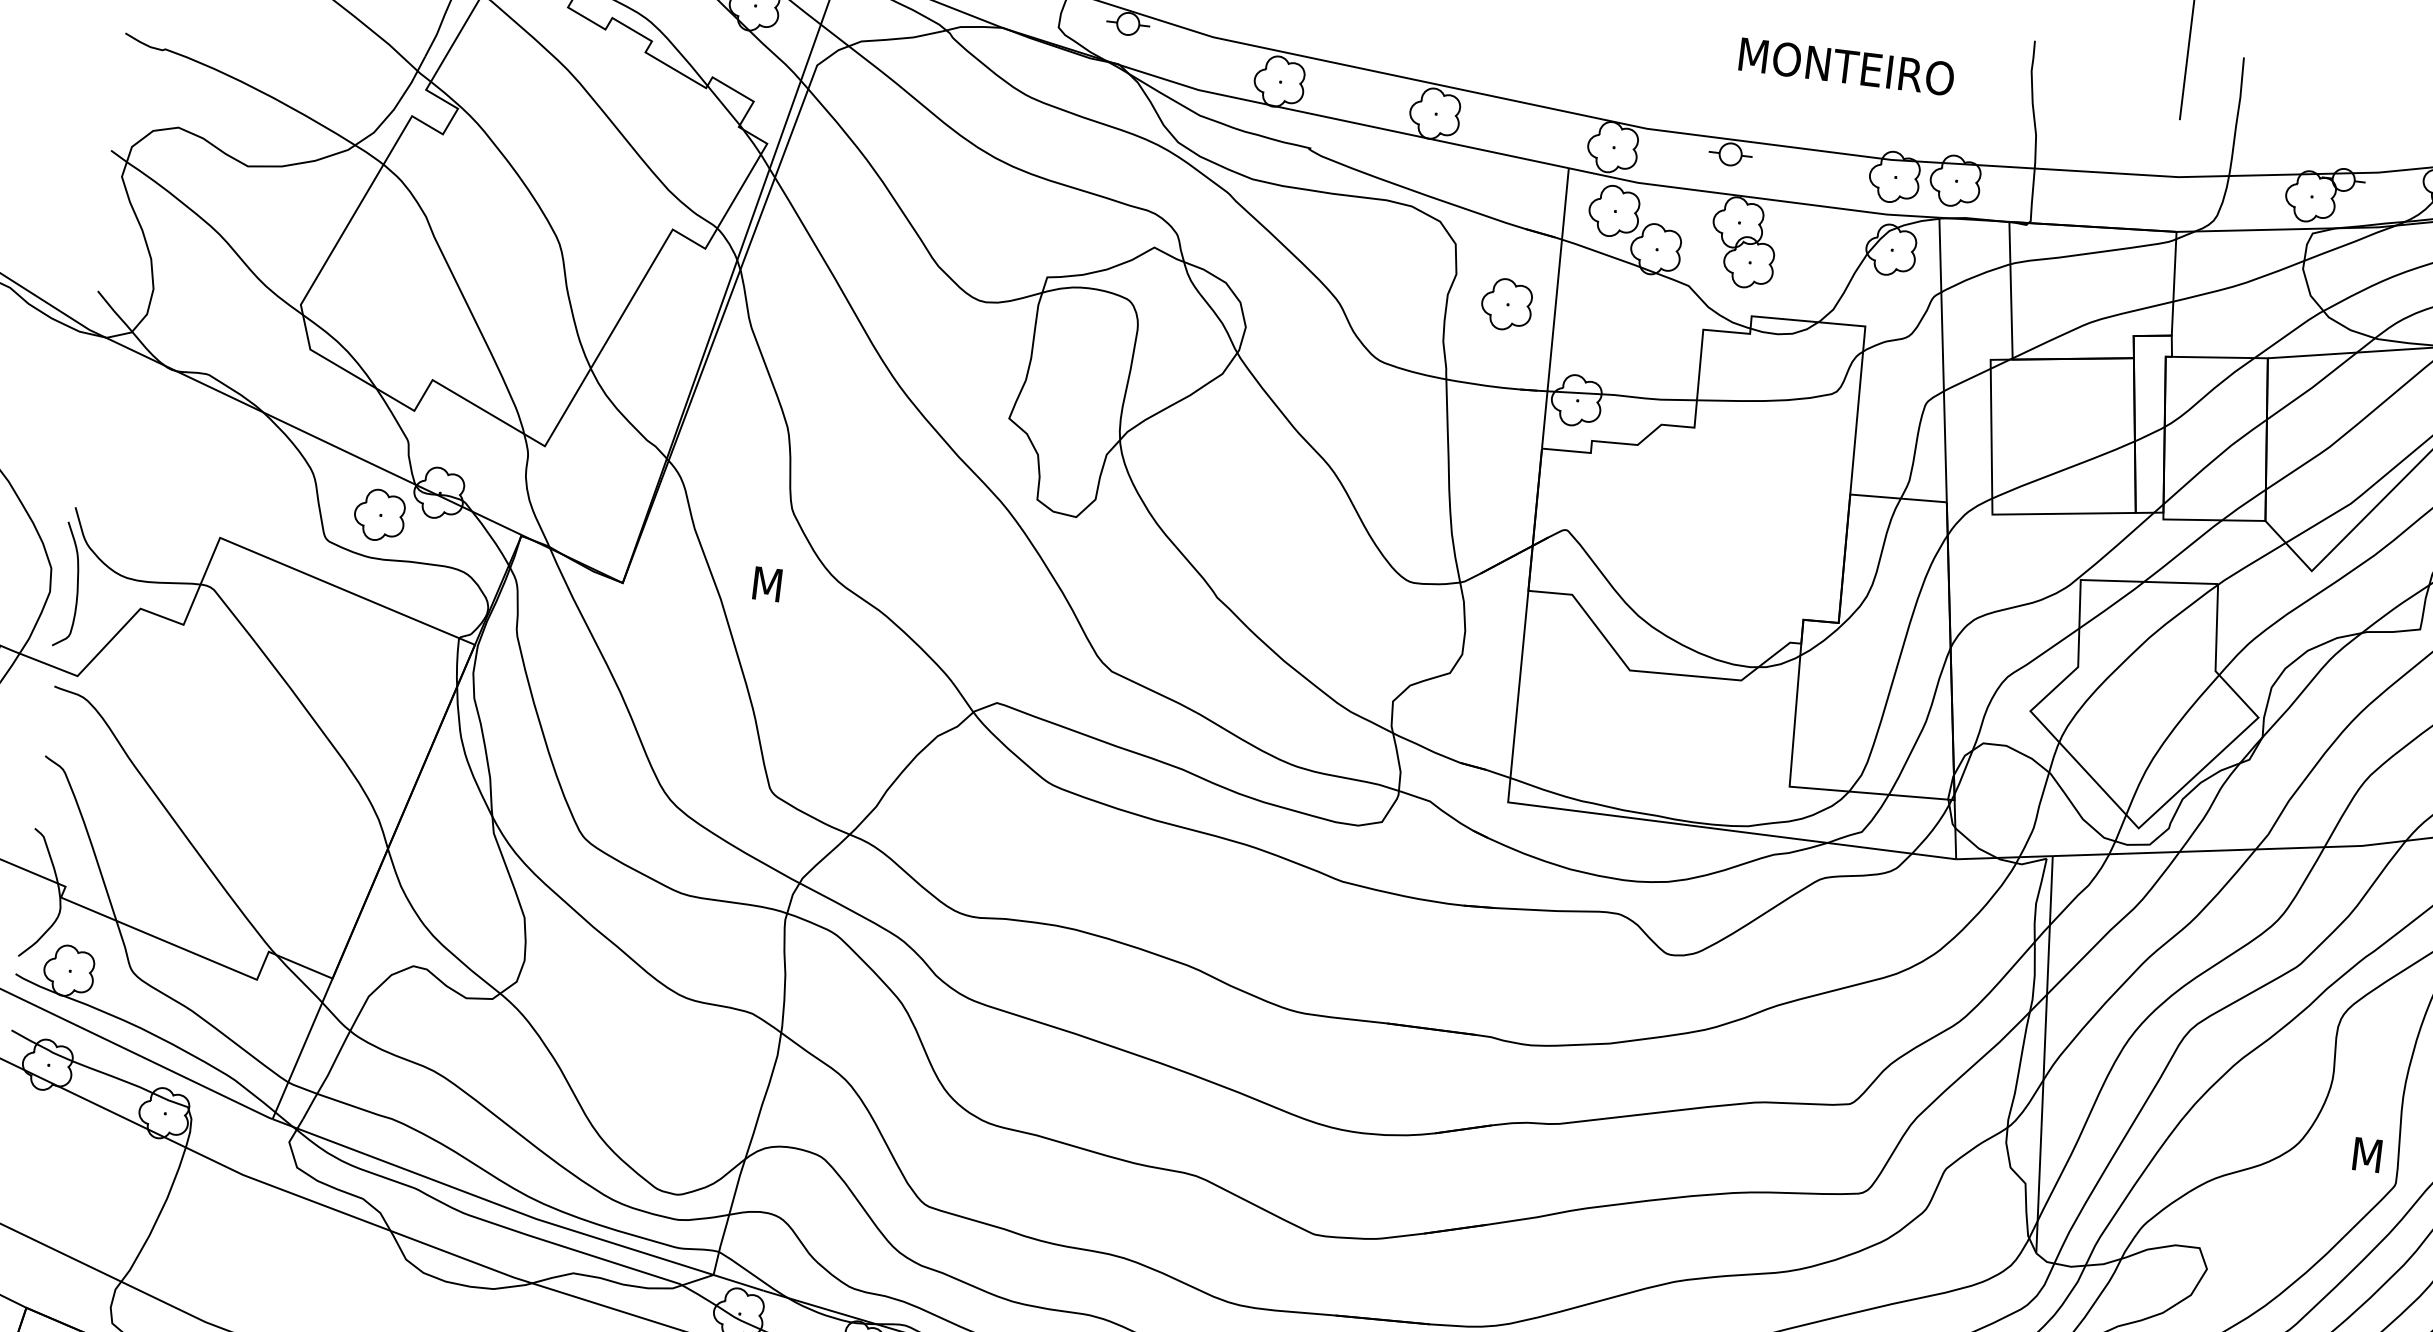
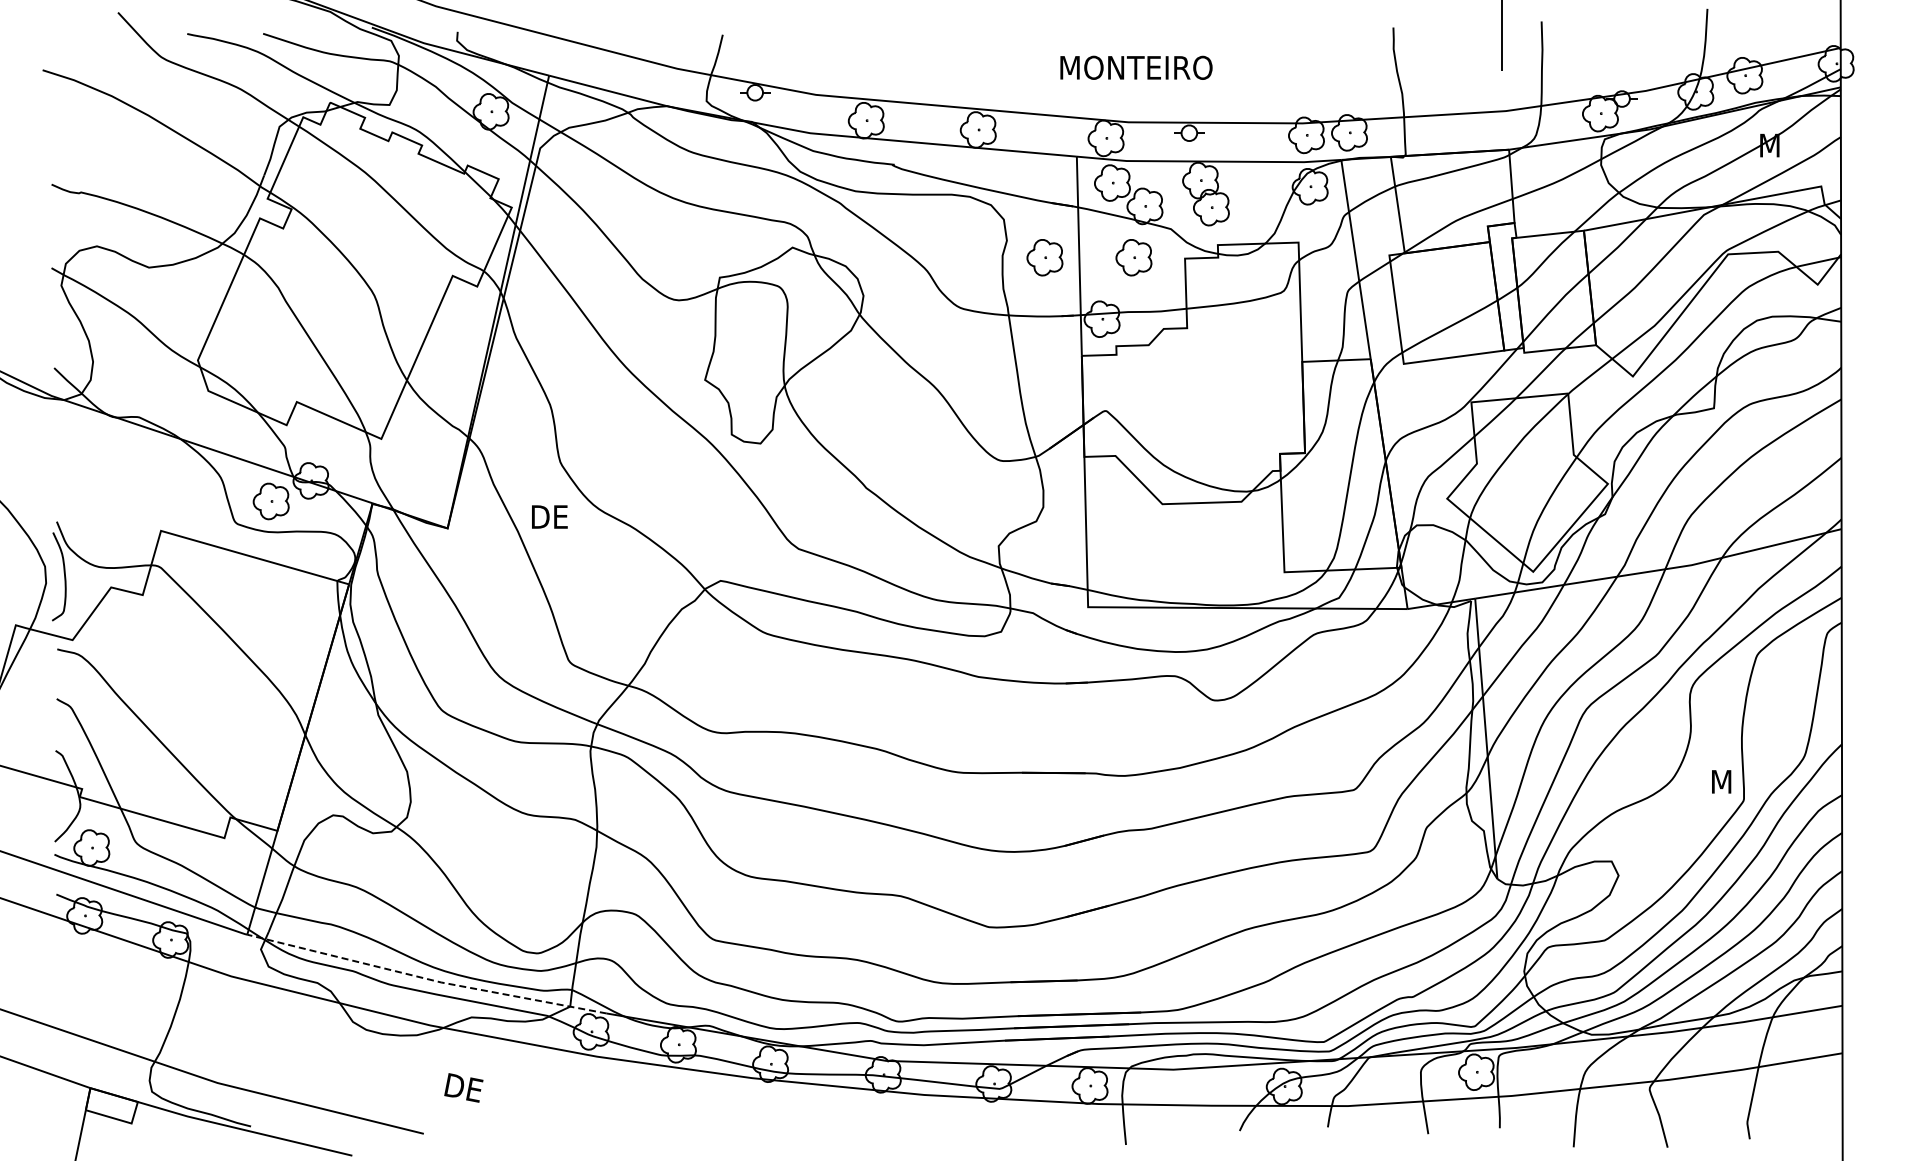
text: (1846, 66) -> (1136, 67), moved
part: (1631, 319) -> (1133, 257), added
text: (767, 583) -> (549, 516), M -> DE
line: (516, 1211) -> (426, 978), solid -> dashed

